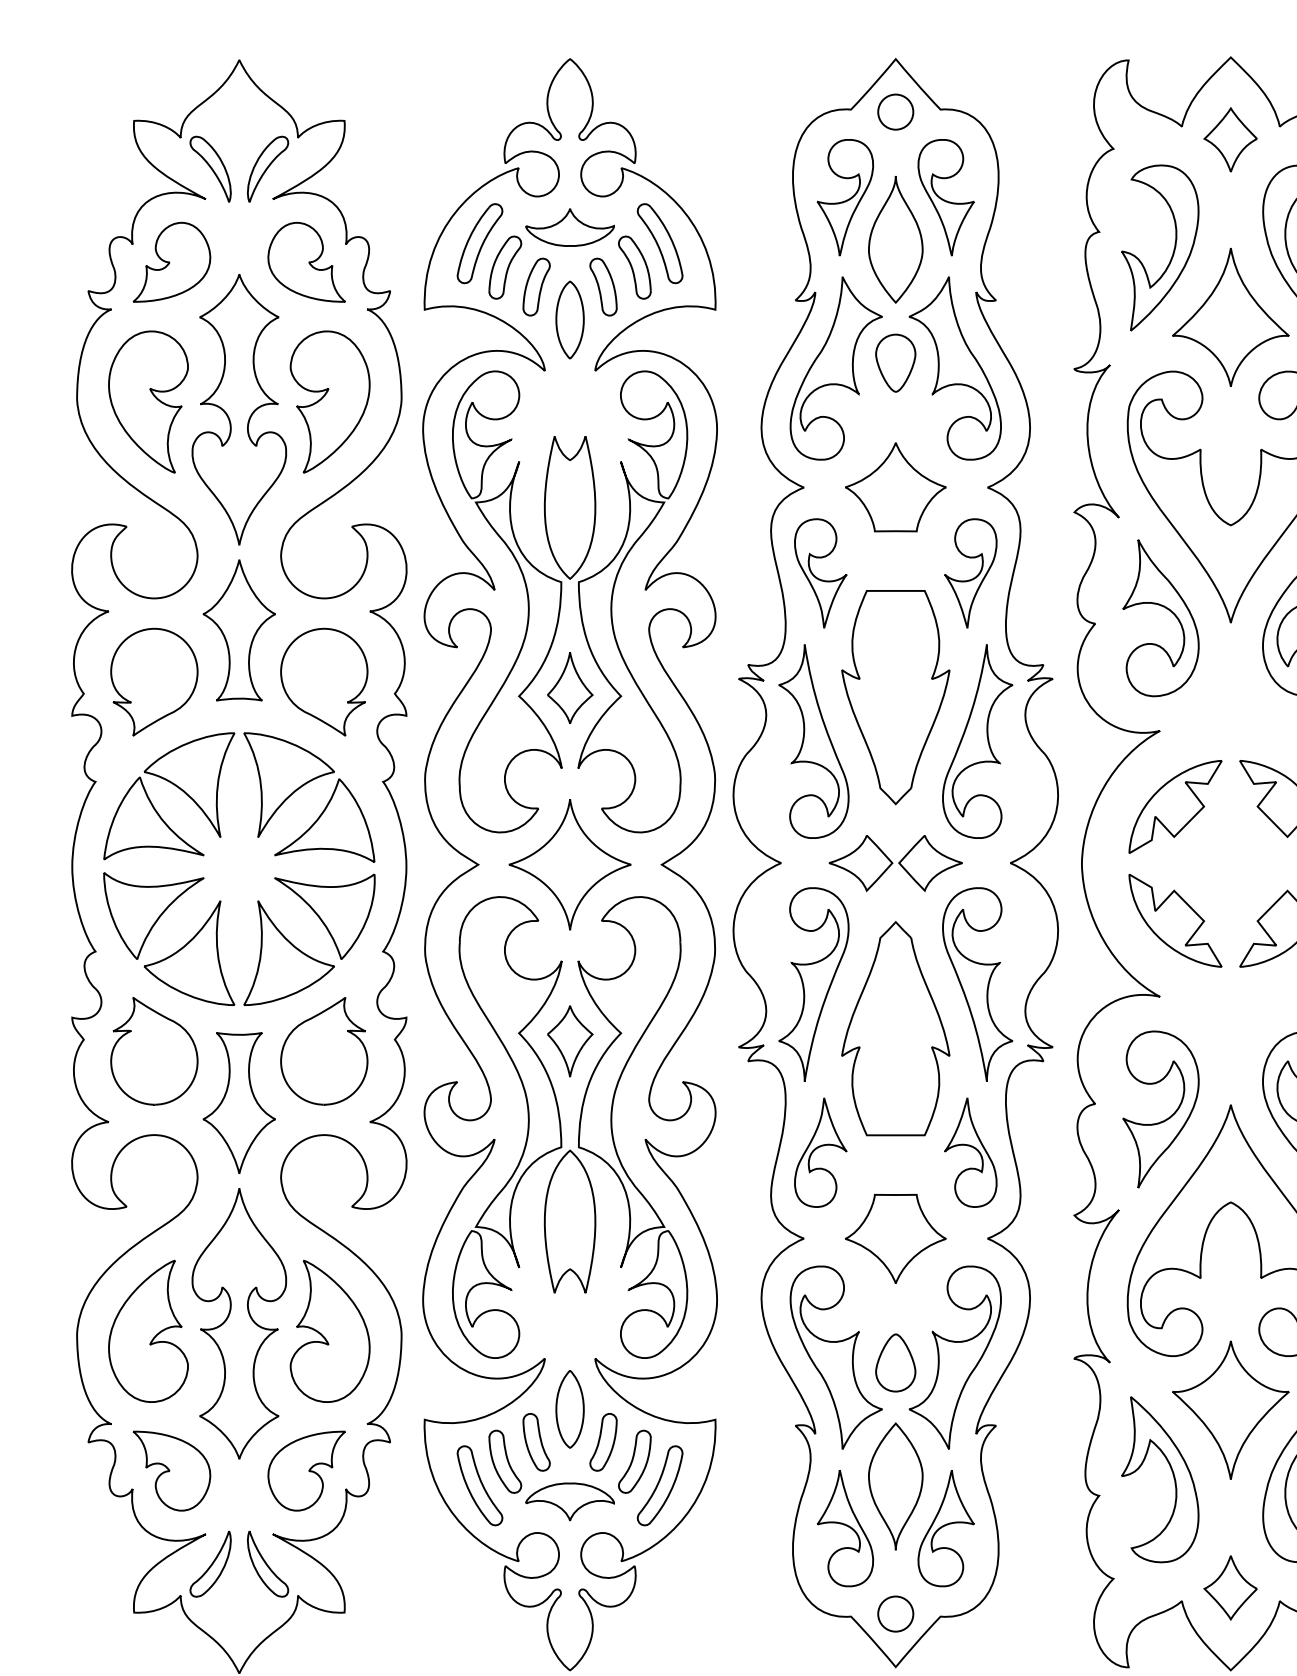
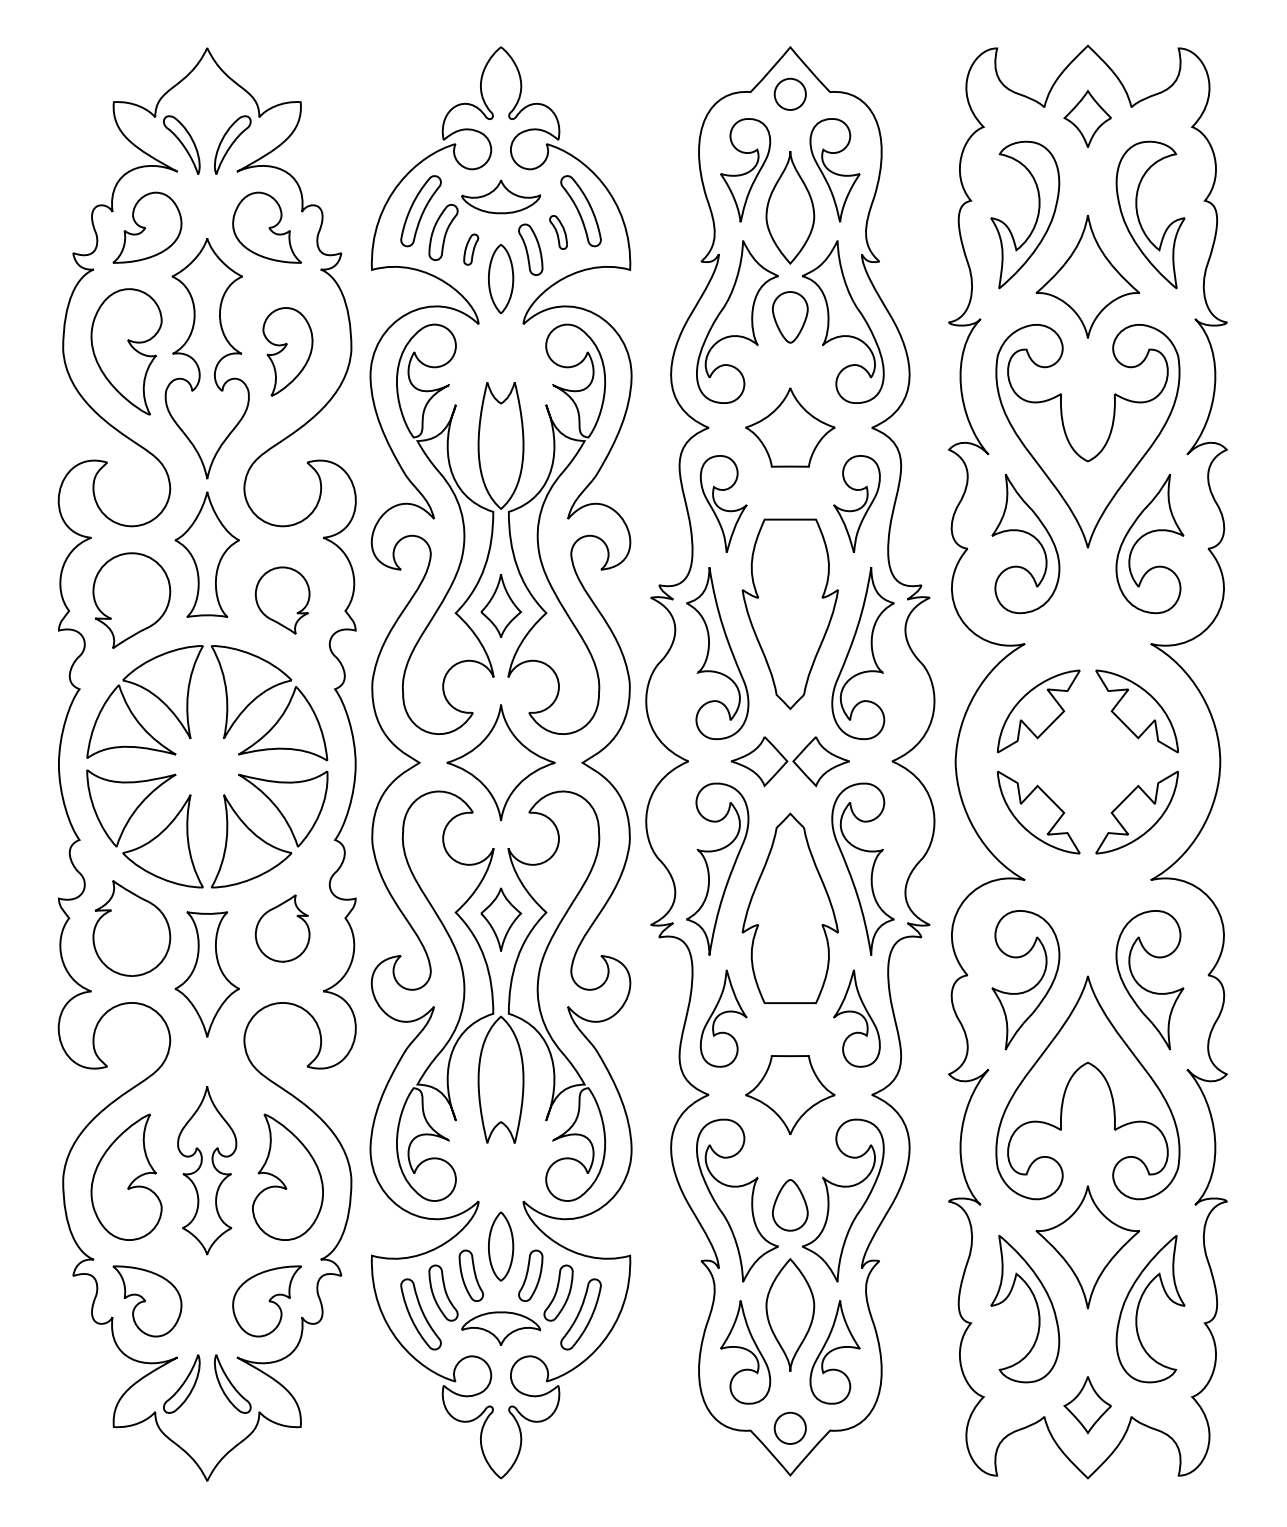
part: (634, 267) -> (558, 232), size x0.6
part: (535, 286) -> (470, 249), size x0.6
part: (329, 401) -> (287, 351), size x0.7
part: (324, 681) -> (282, 600), size x0.7
part: (324, 1051) -> (282, 928), size x0.7
part: (238, 1323) -> (206, 1170), size x0.7

